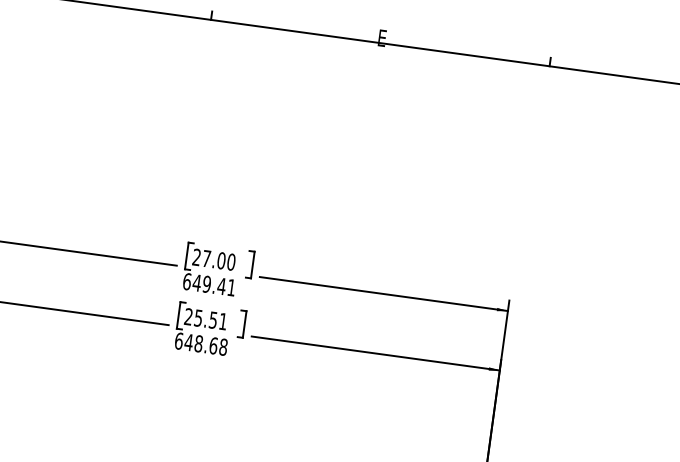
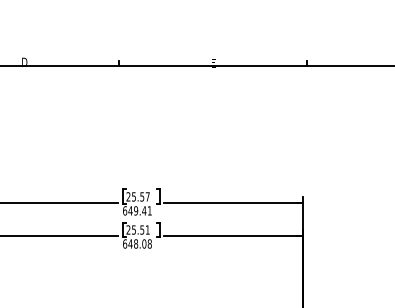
text: (218, 259) -> (140, 196), 27.00 -> 25.57
text: (214, 345) -> (144, 243), 648.68 -> 648.08

